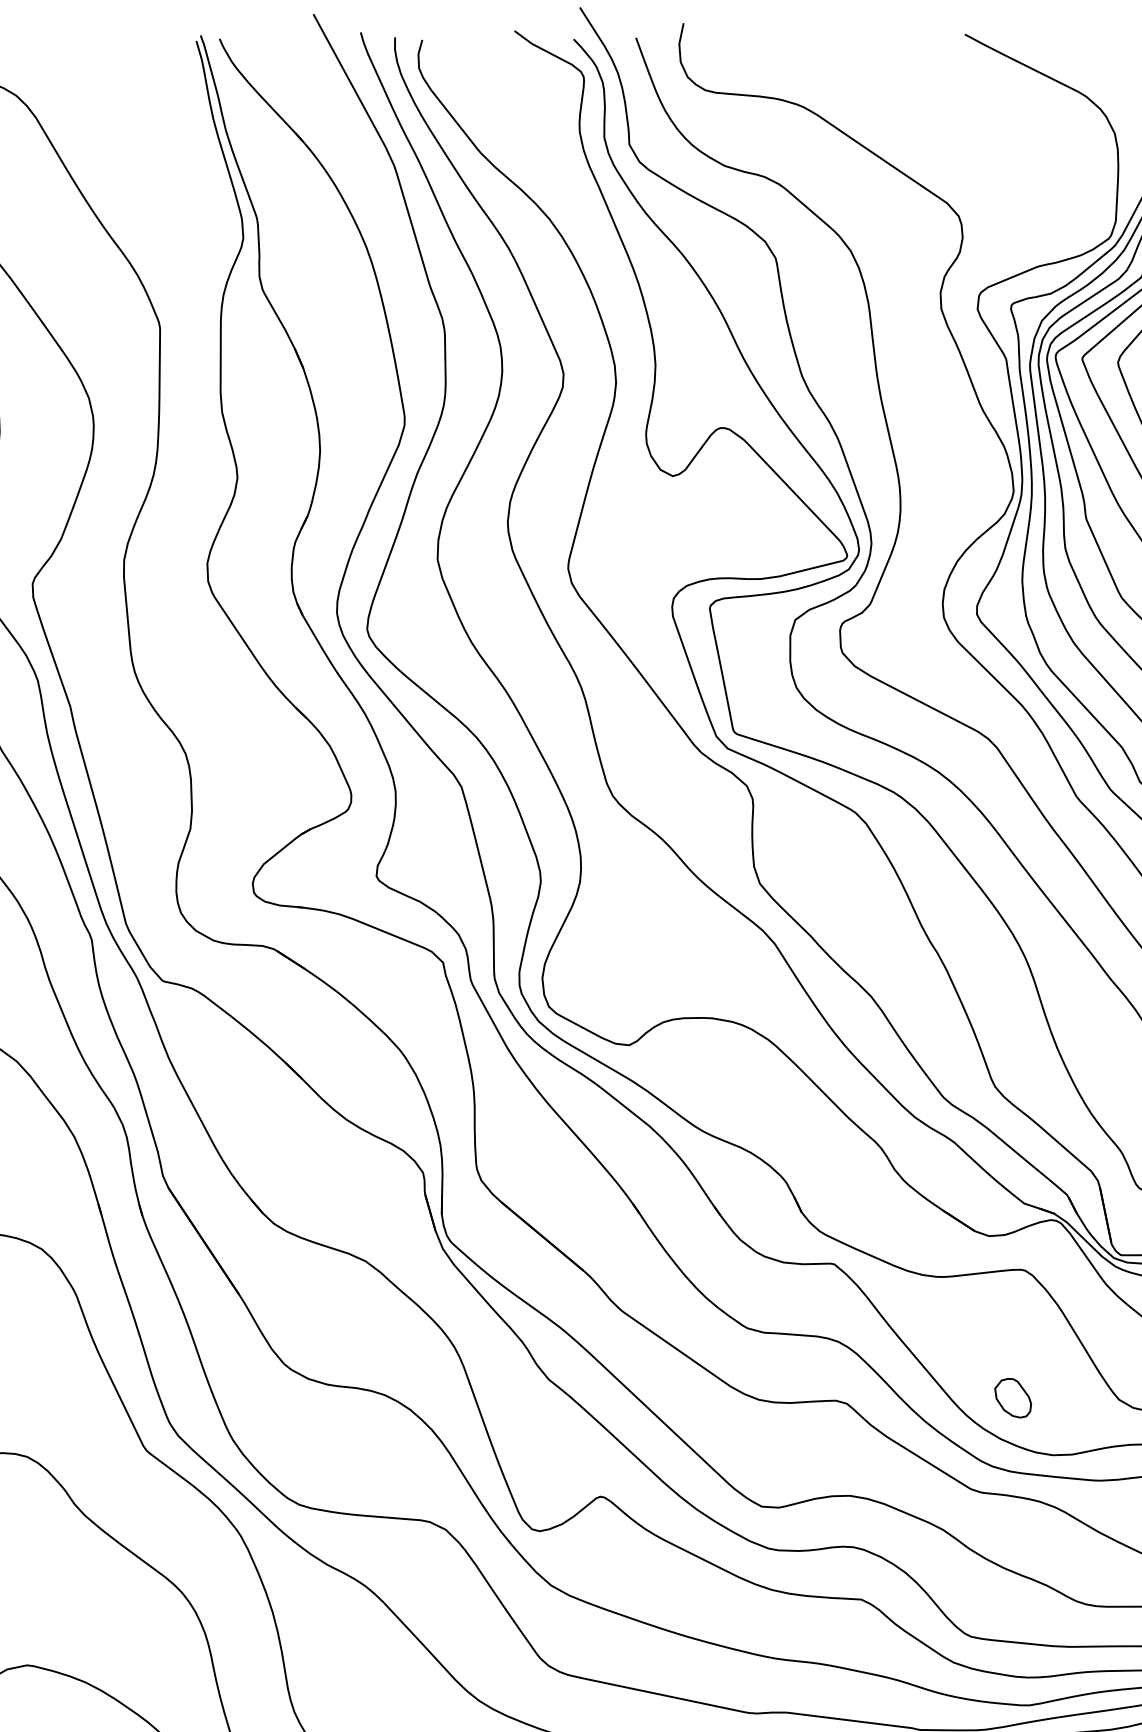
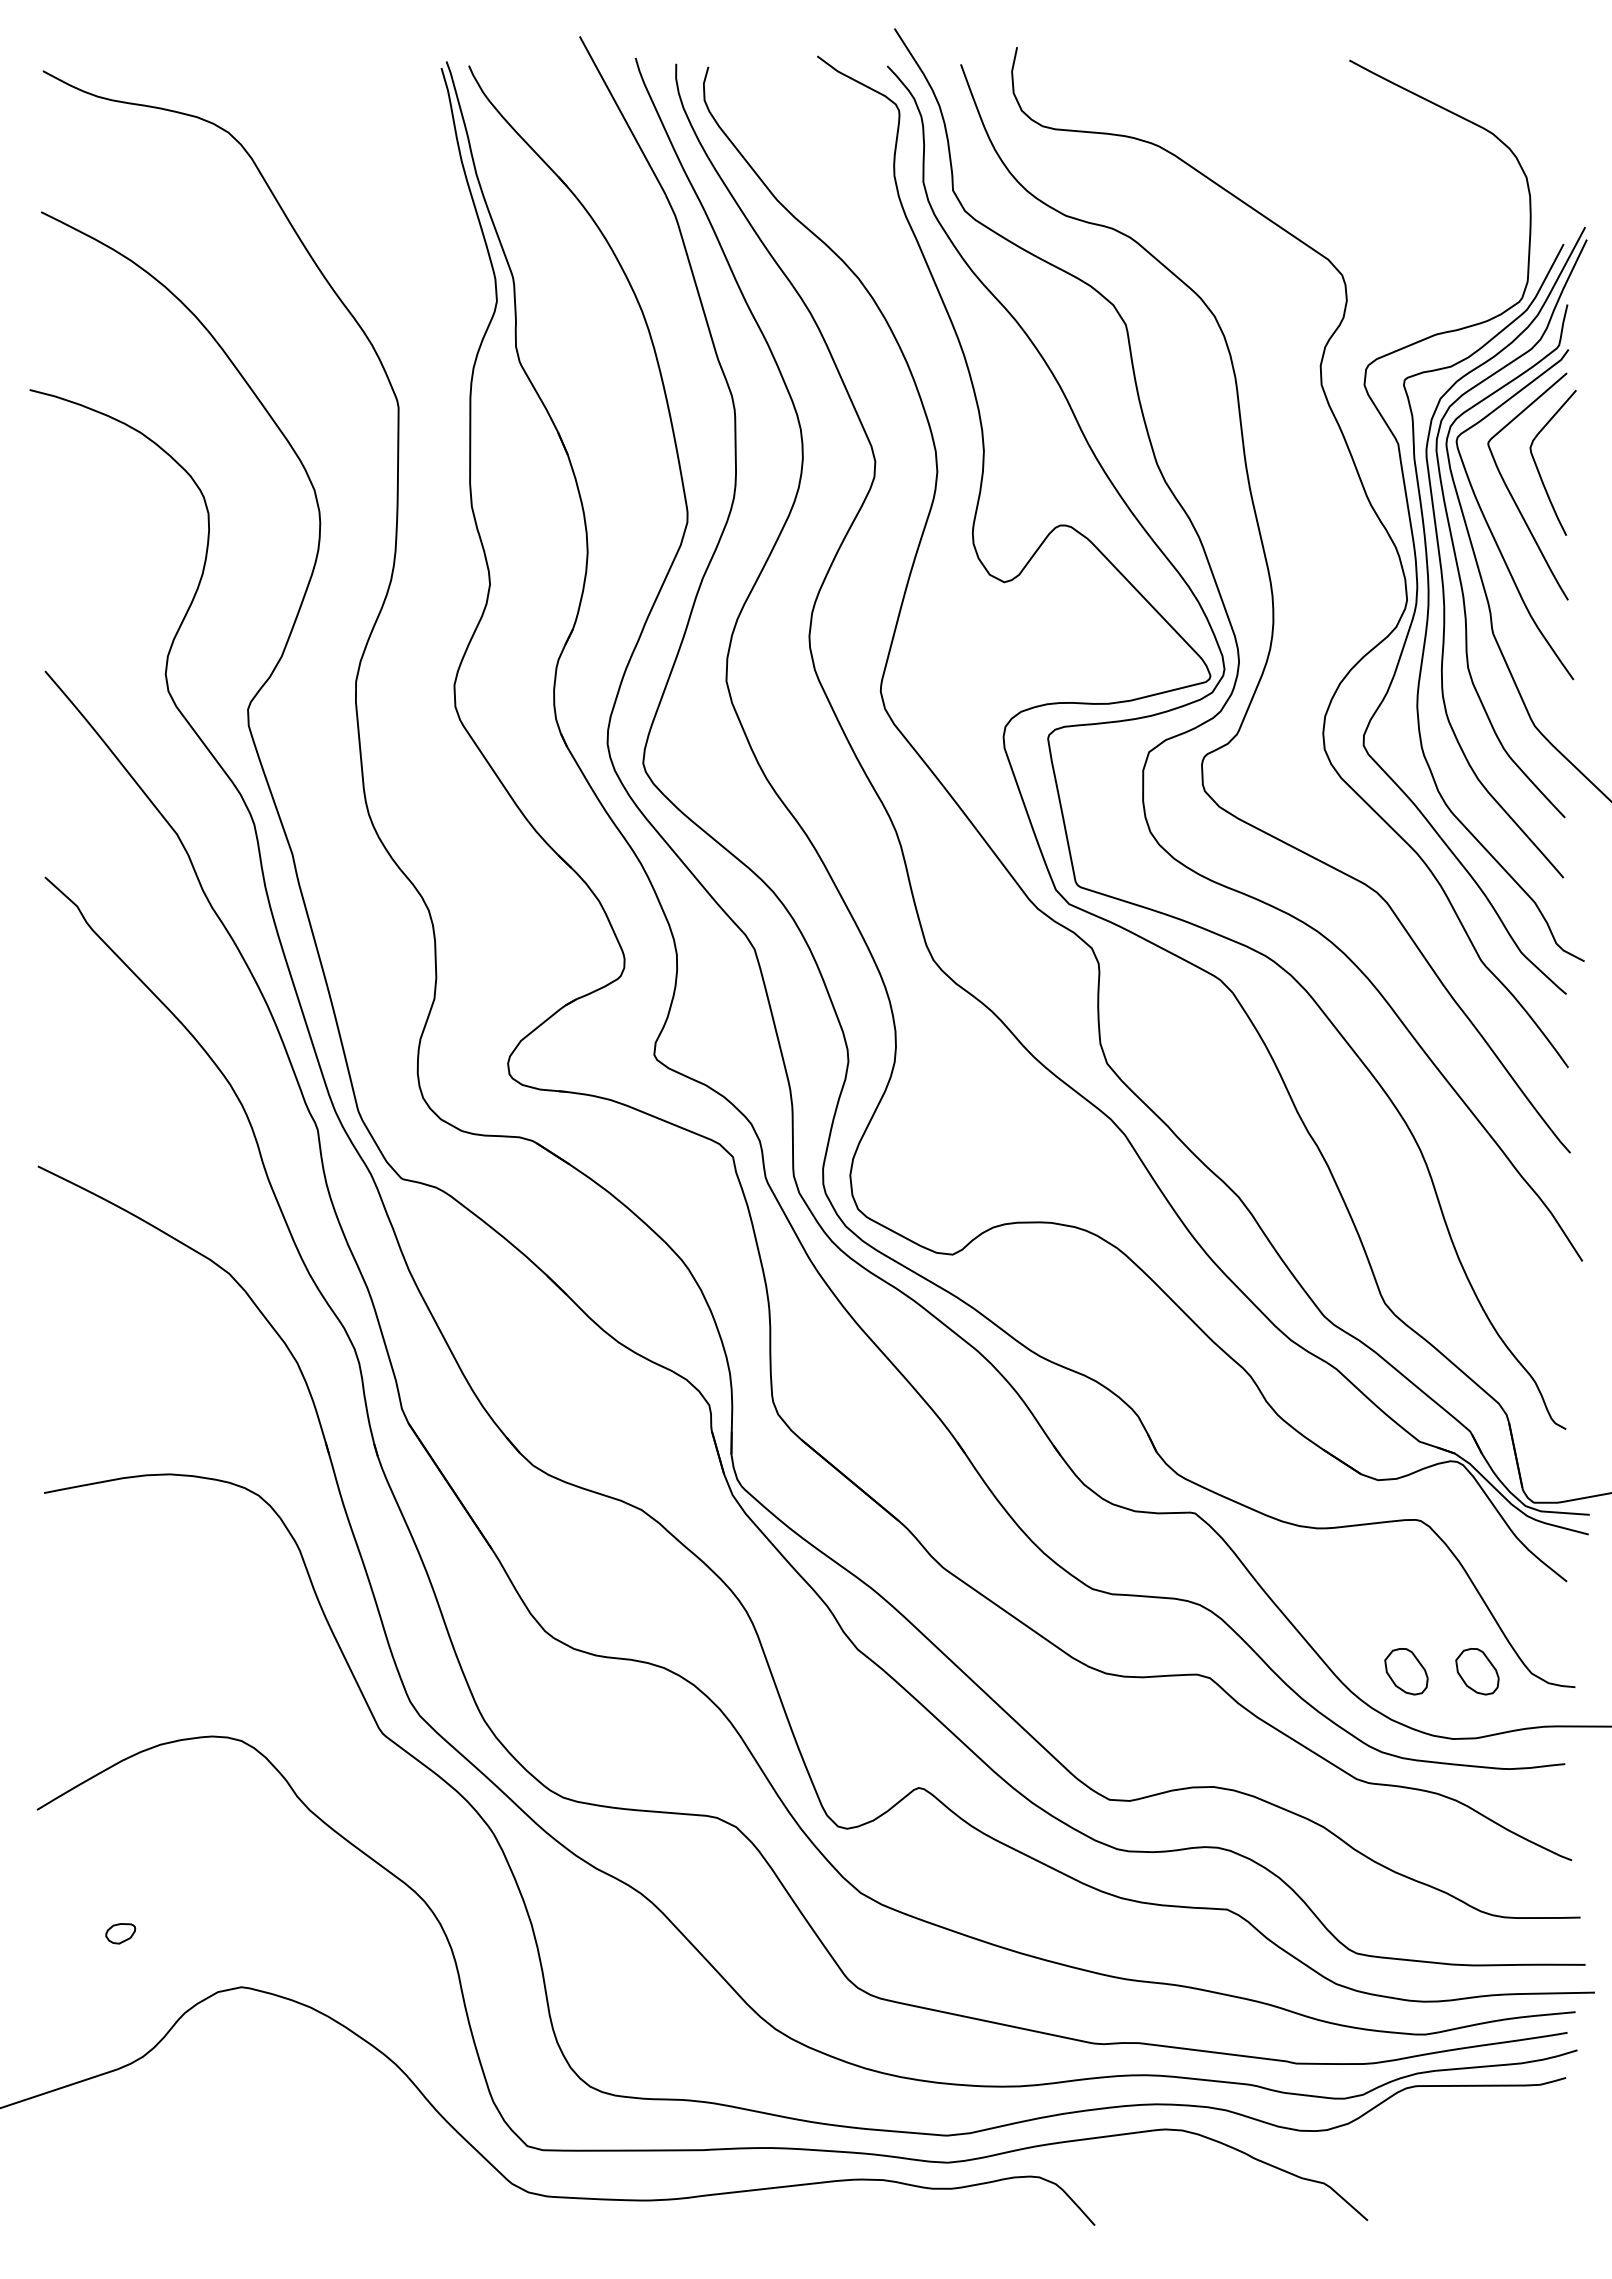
part: (1073, 1398) -> (1477, 1671), added

